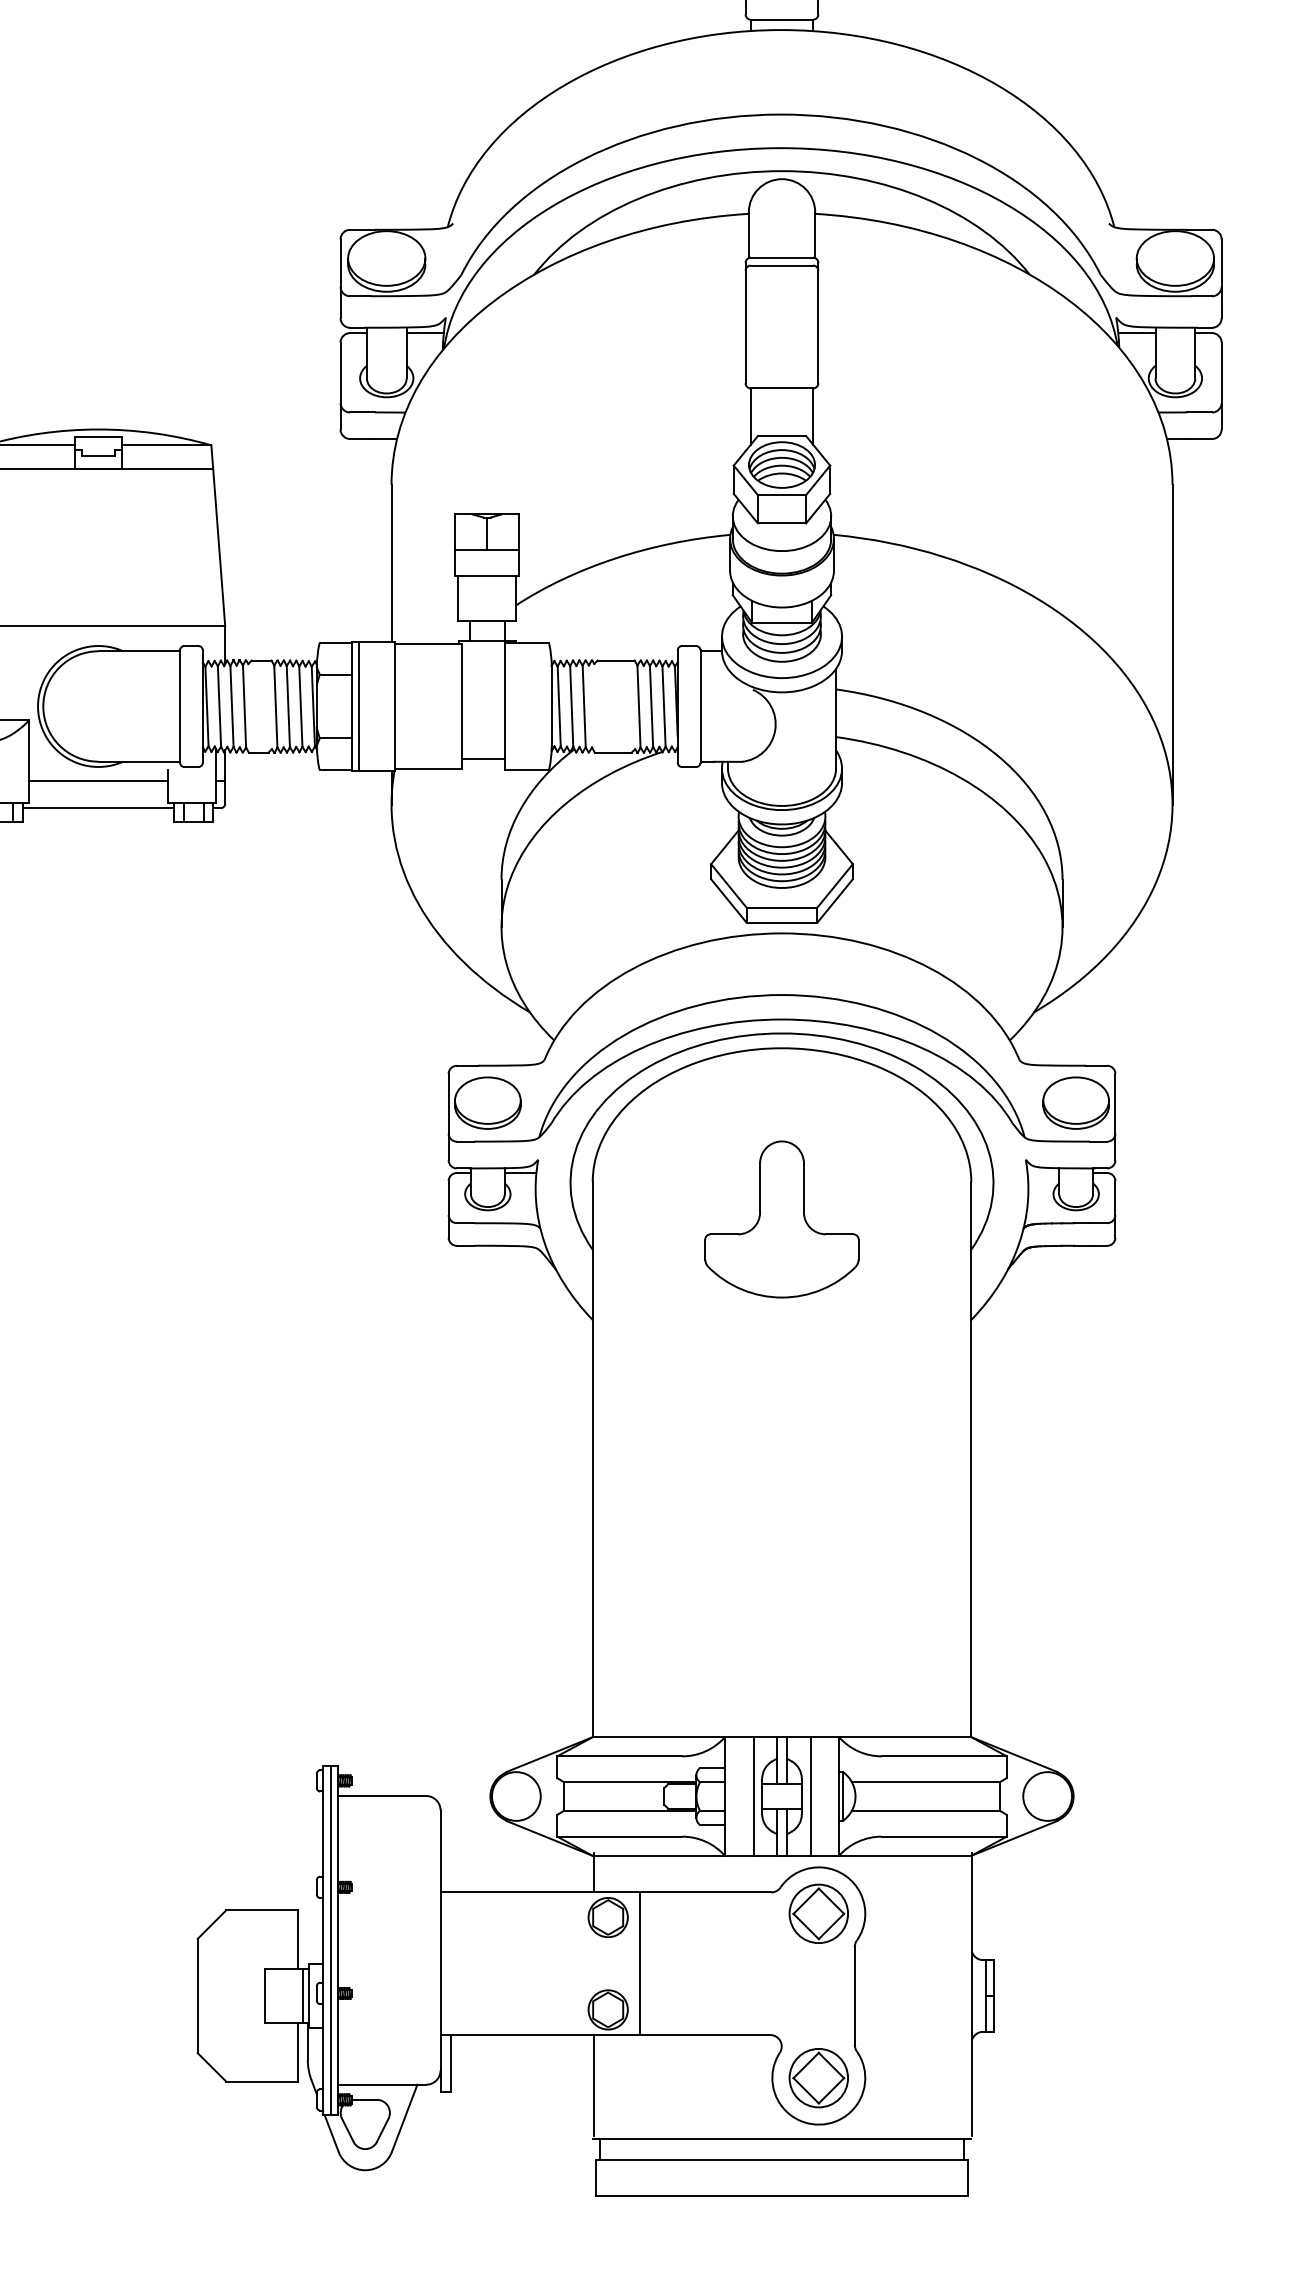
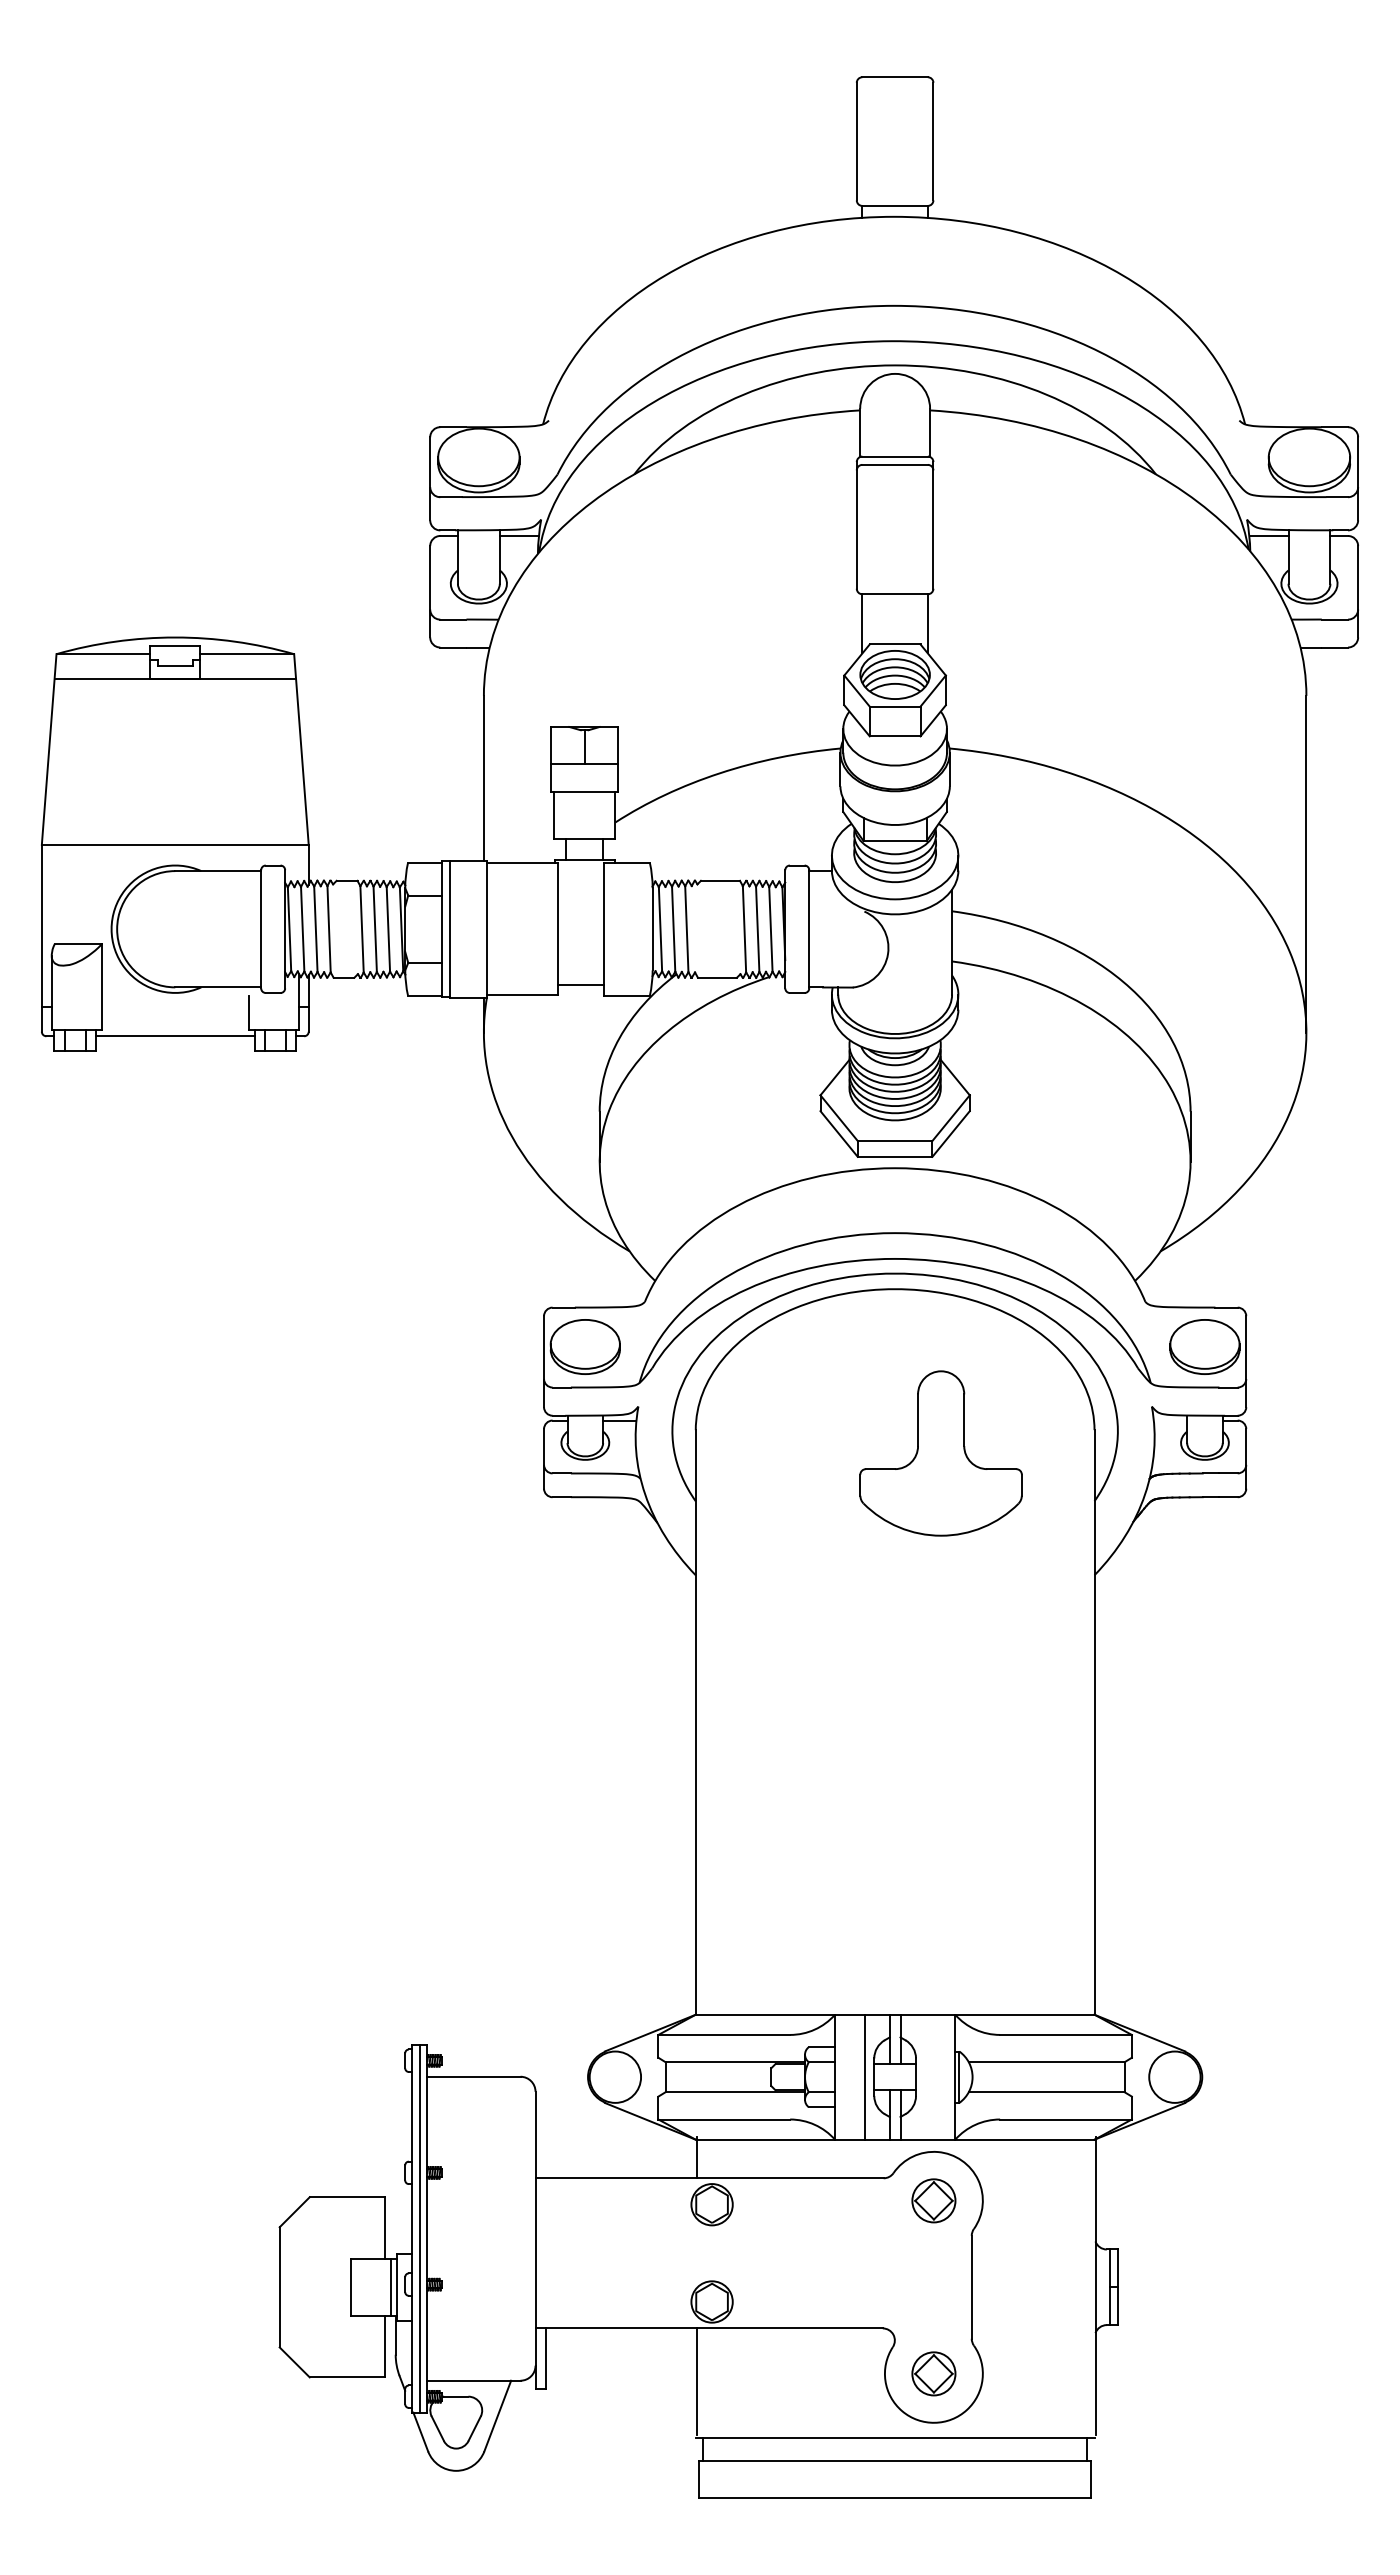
line: (98, 780) -> (175, 1007), removed
part: (781, 1219) -> (940, 1453), moved
line: (810, 1795) -> (925, 2076), removed
part: (818, 1913) -> (933, 2200), size x0.7
line: (639, 1963) -> (745, 2253), removed
part: (818, 2077) -> (933, 2373), size x0.7

